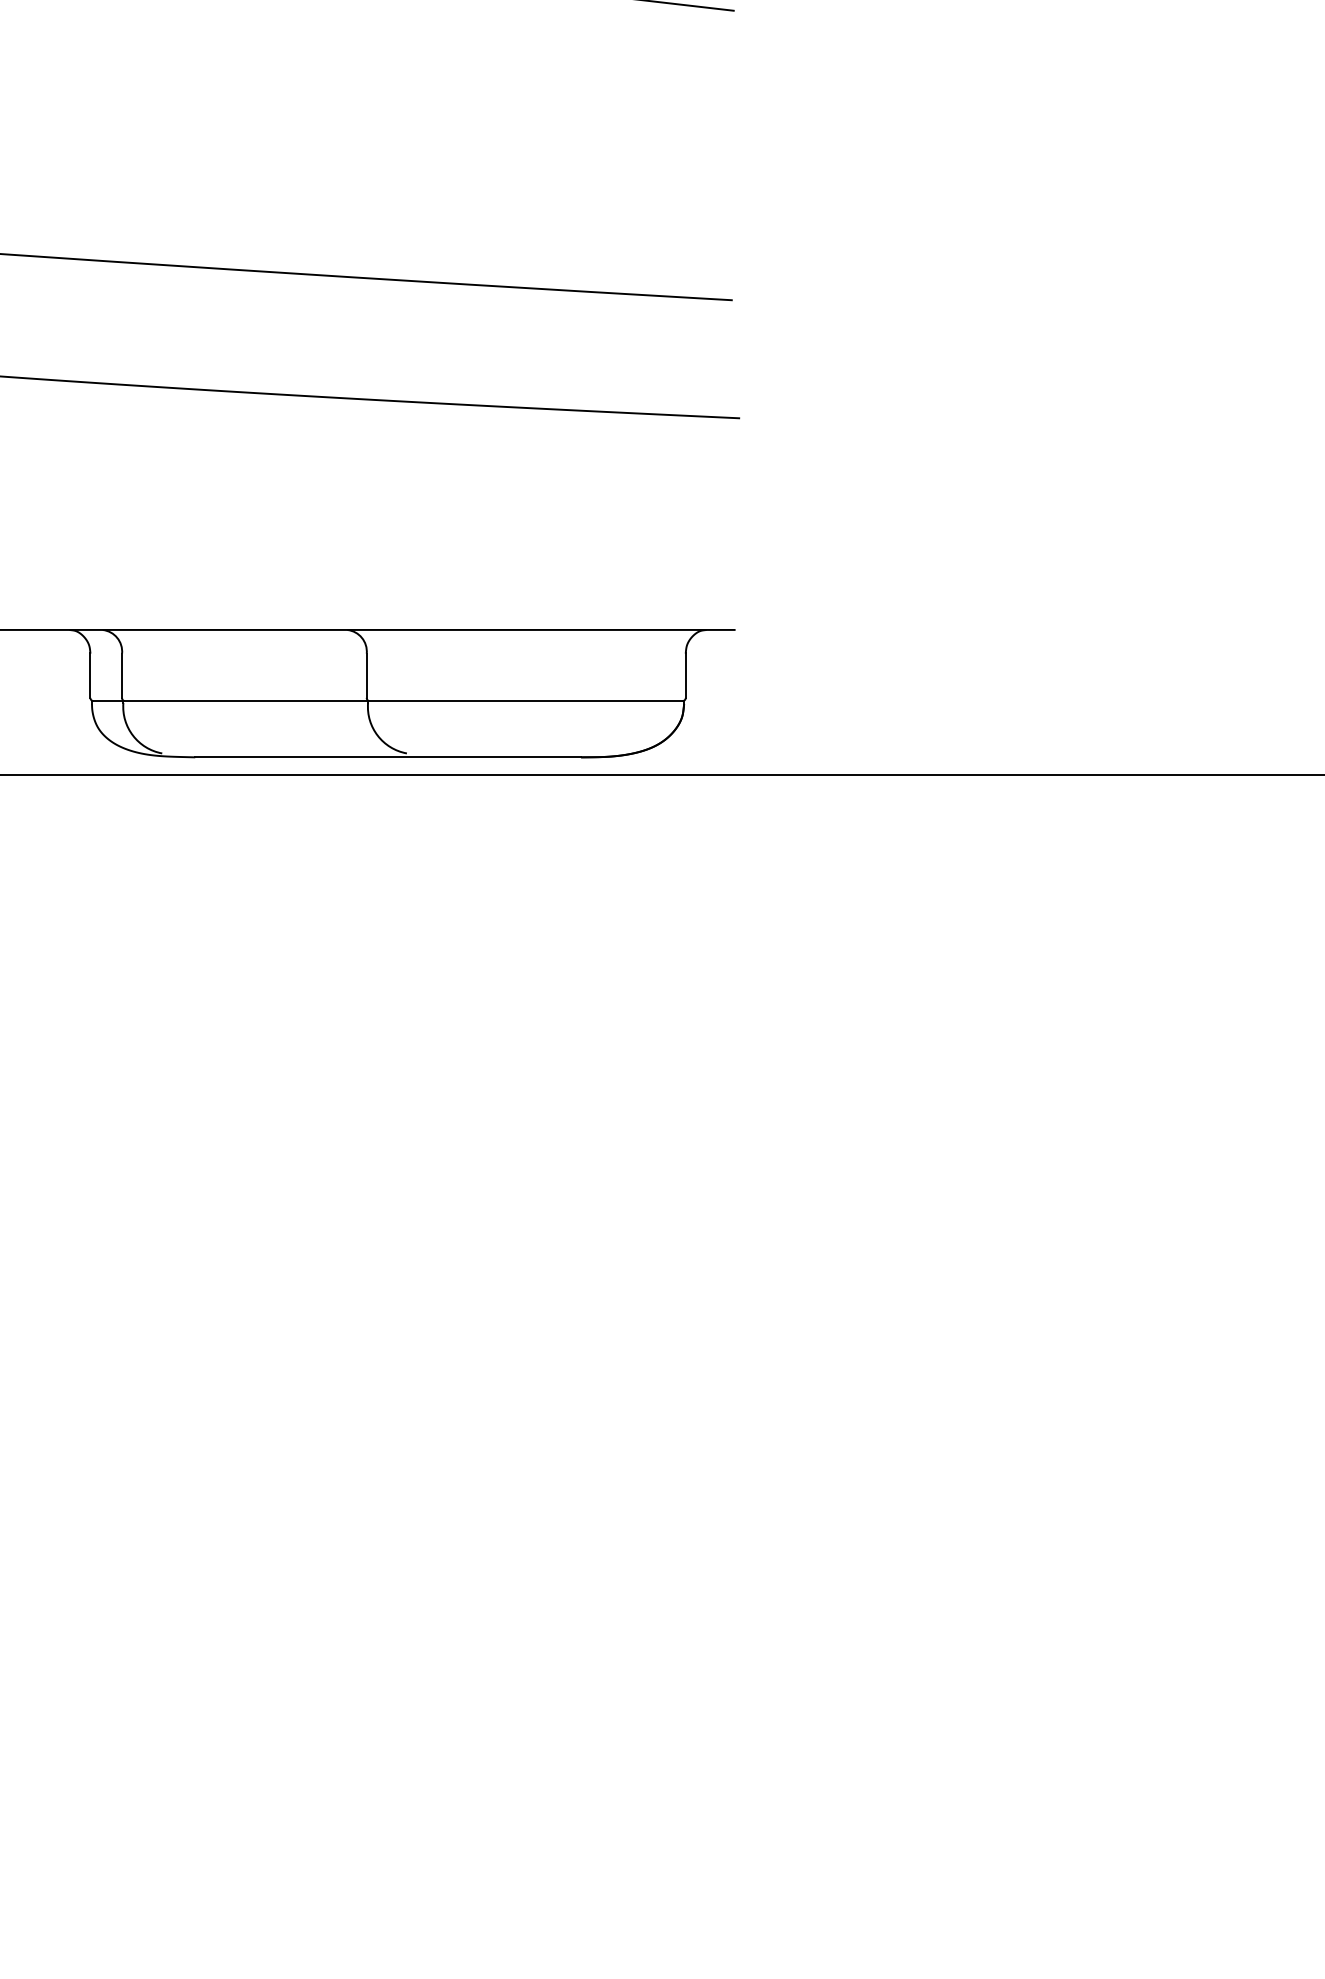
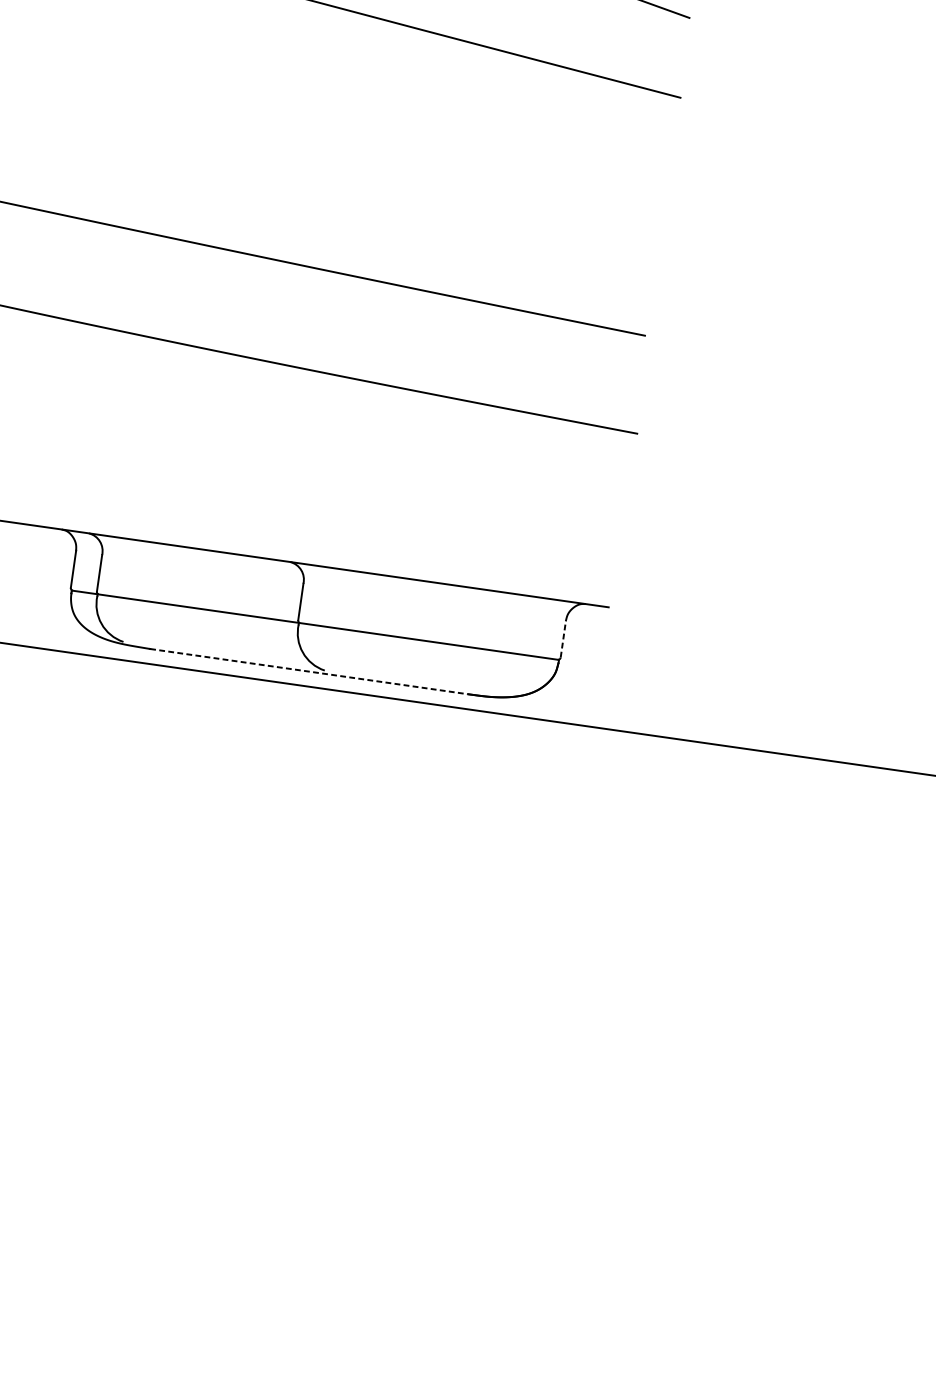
line: (685, 675) -> (563, 639), solid -> dashed
line: (388, 757) -> (309, 671), solid -> dashed

